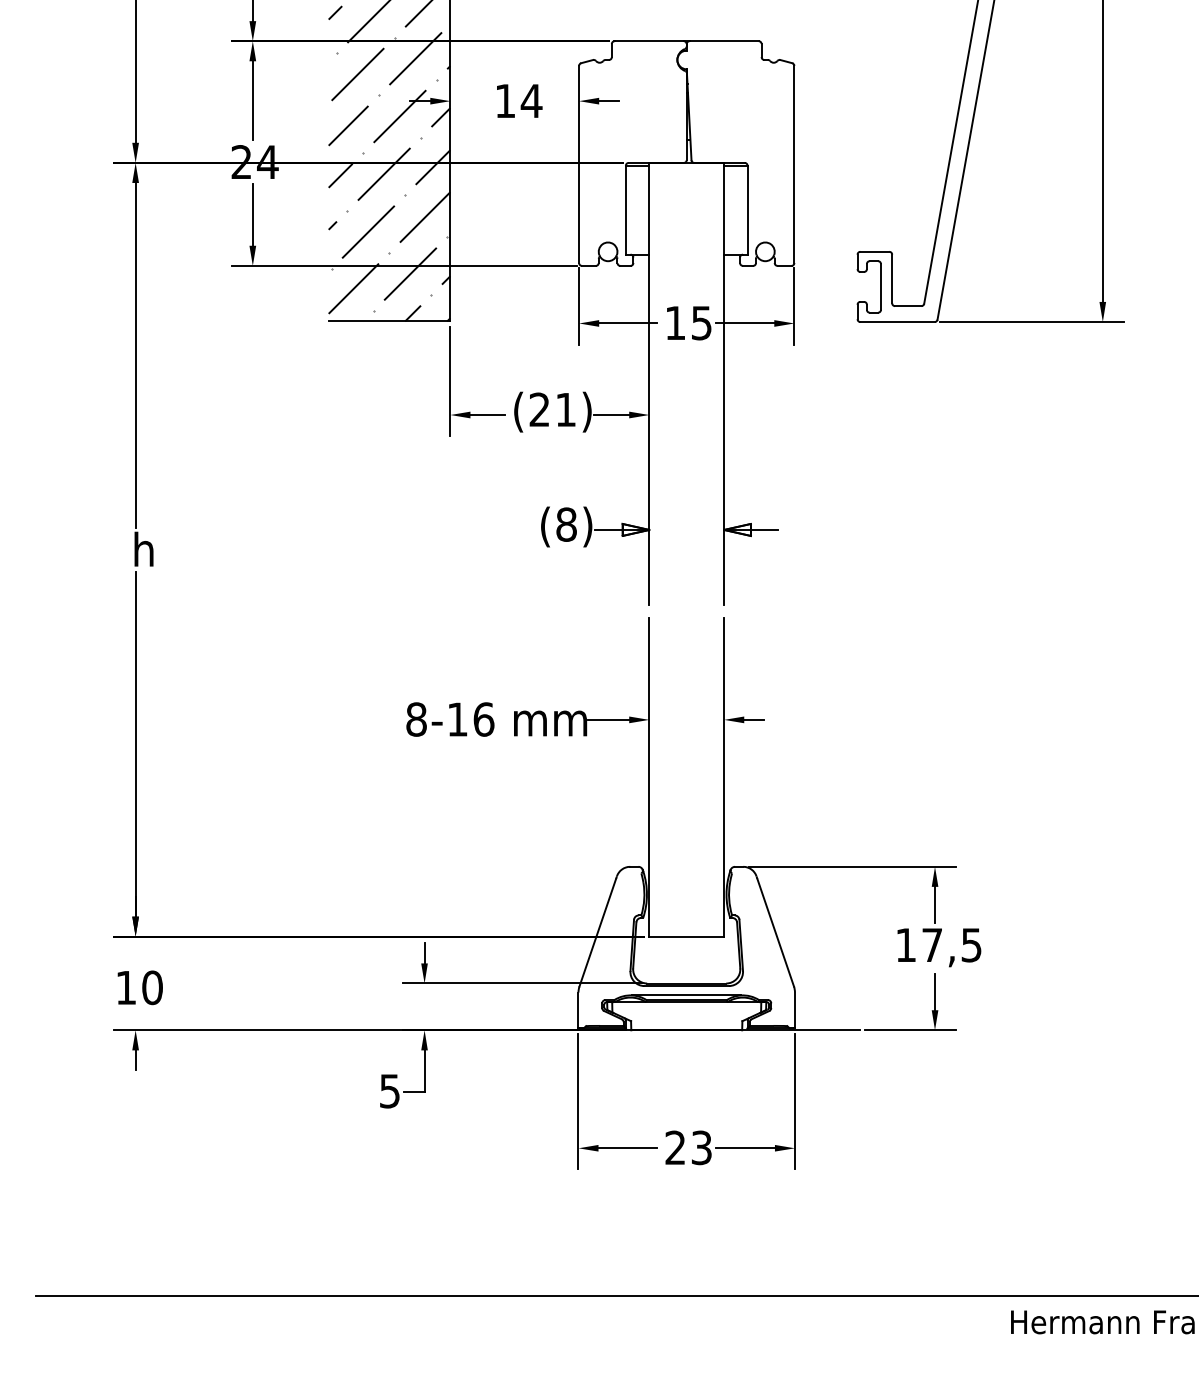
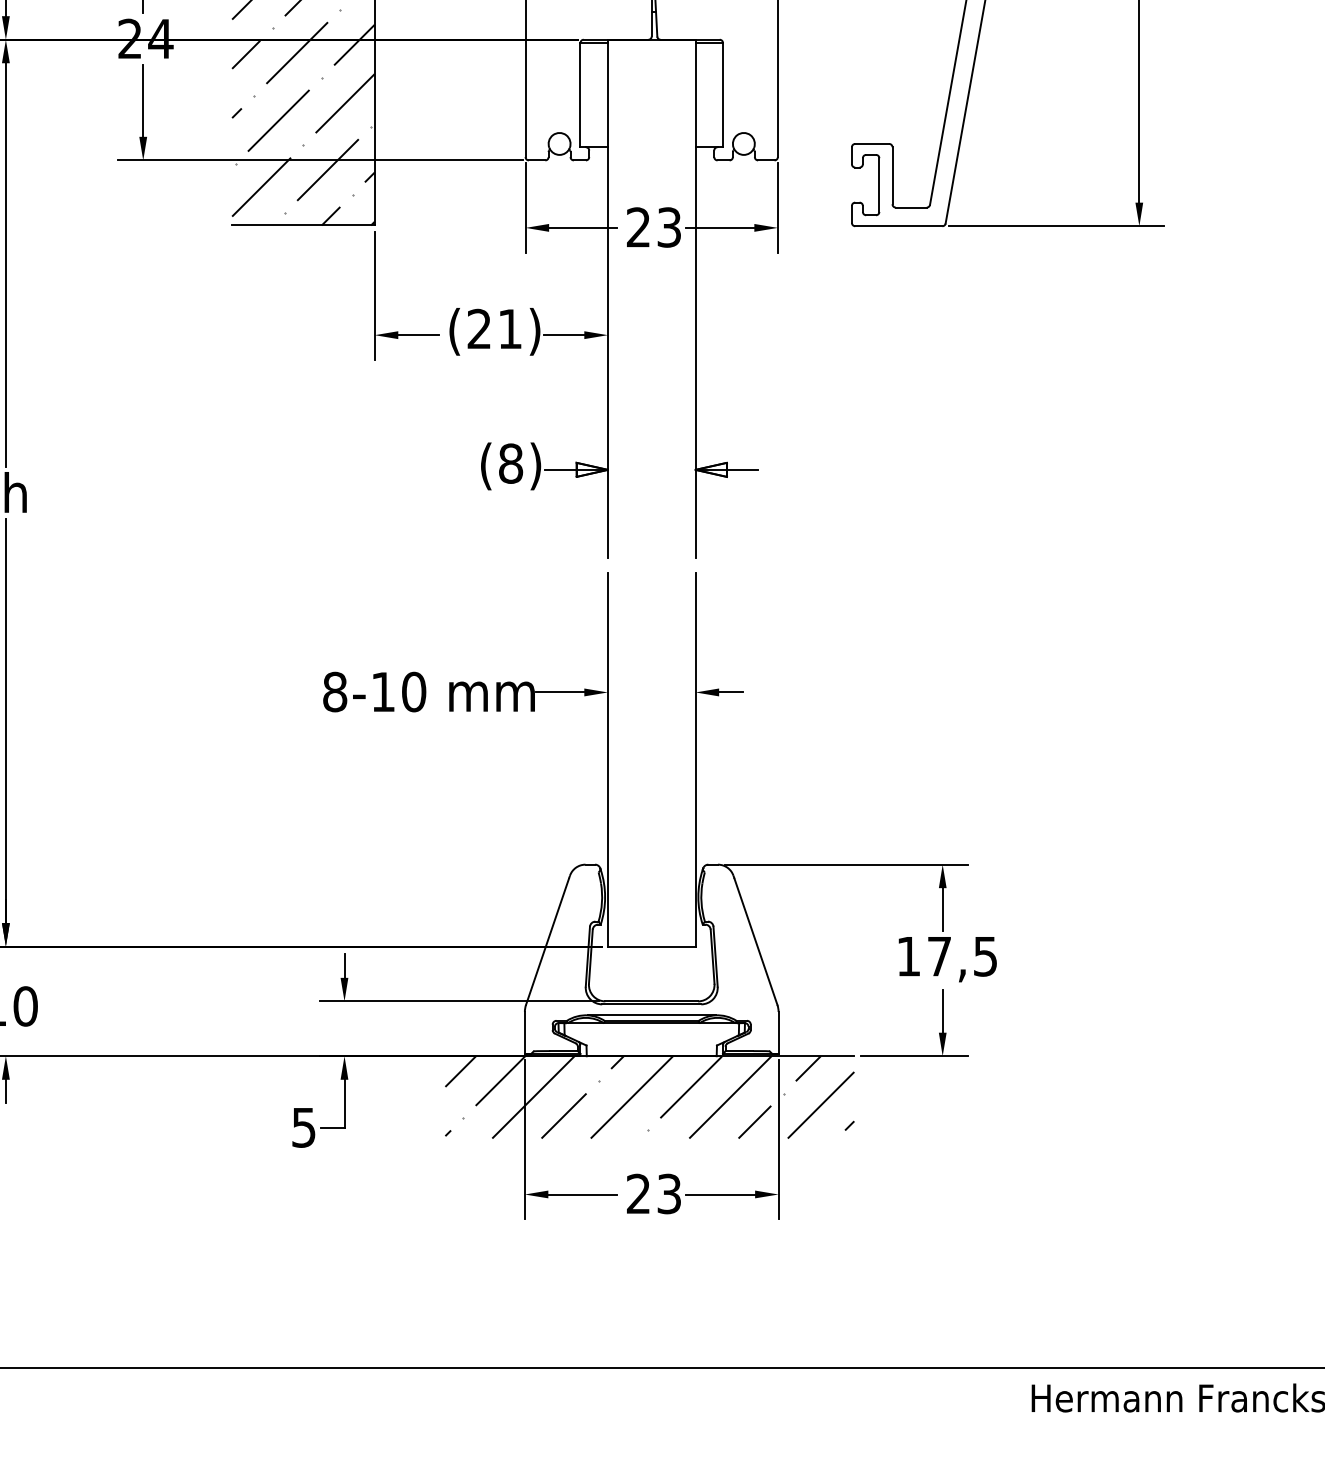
text: (688, 322) -> (653, 226), 15 -> 23
text: (483, 719) -> (413, 691), -16 -> -10
hatch: (684, 1065) -> (649, 1097), added

